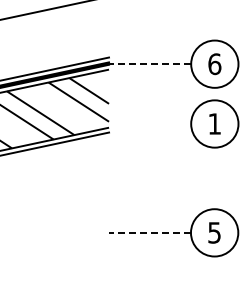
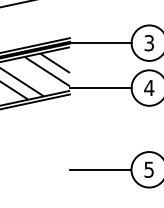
line: (150, 64) -> (101, 43), dashed -> solid
text: (214, 64) -> (149, 43), 6 -> 3
text: (214, 123) -> (149, 87), 1 -> 4
line: (150, 124) -> (101, 88), added
line: (150, 232) -> (101, 169), dashed -> solid

